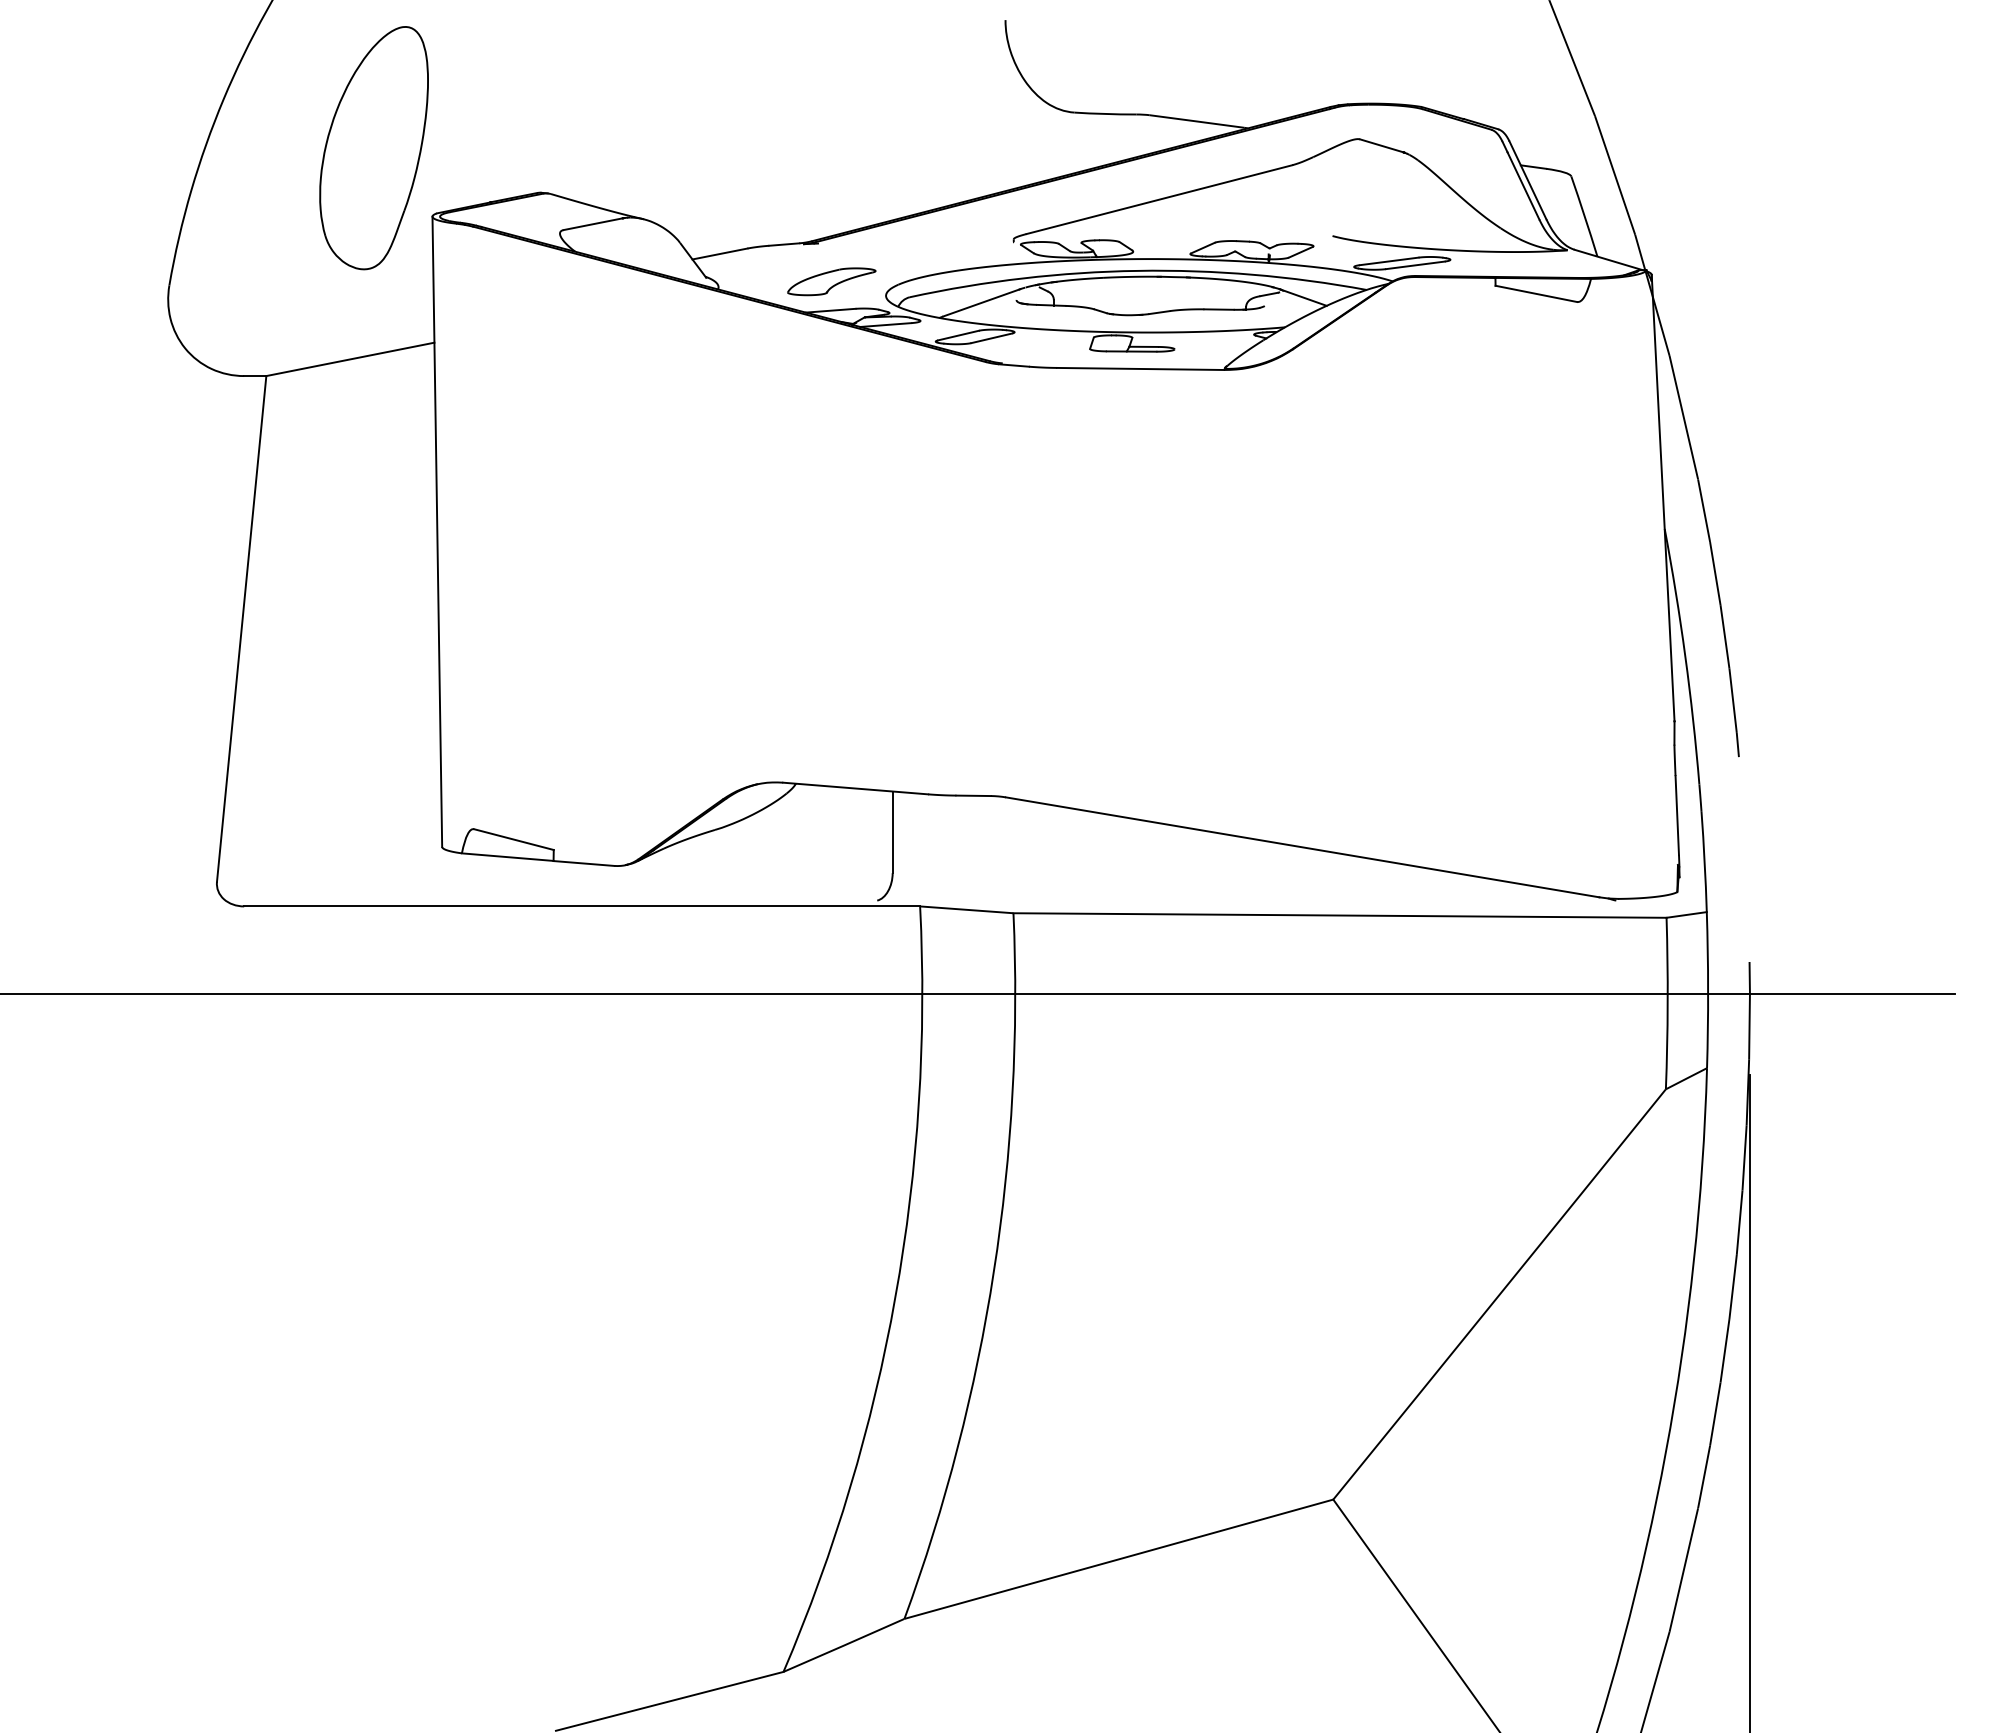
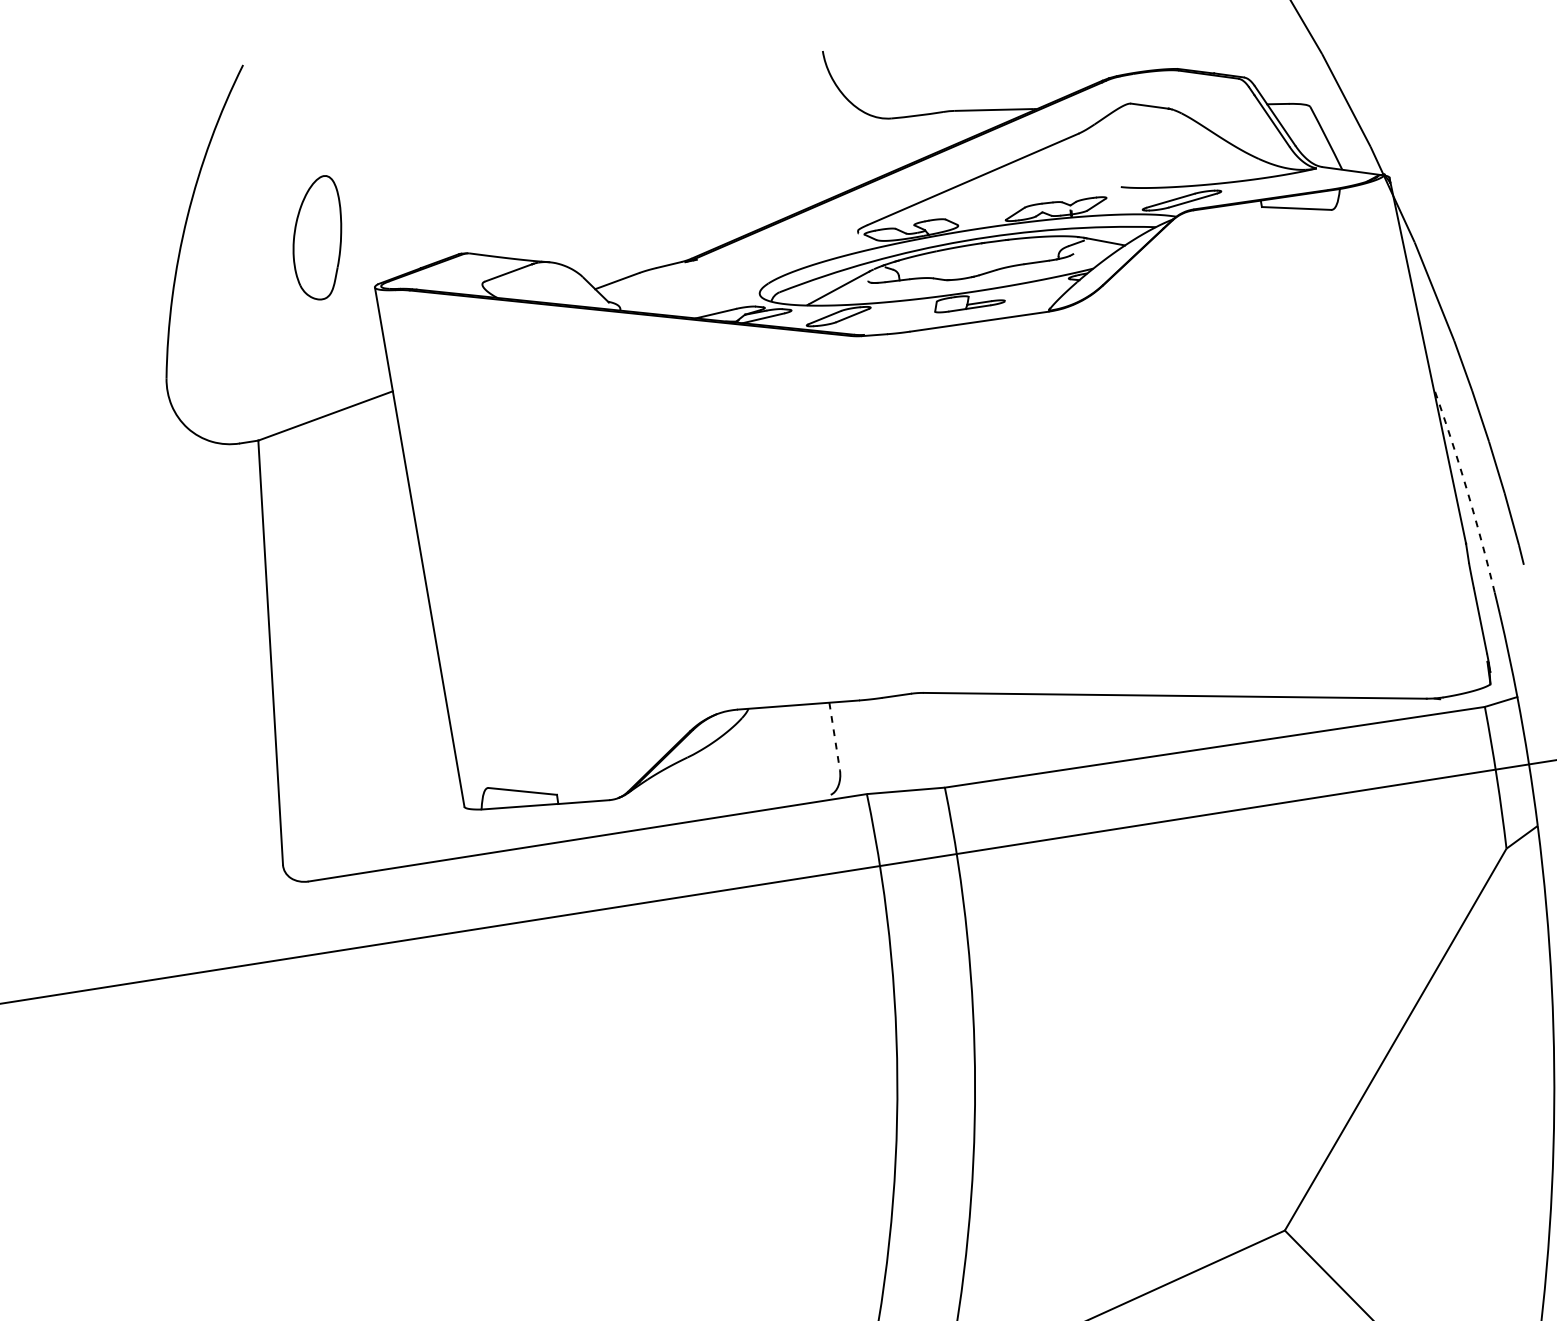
part: (373, 148) -> (317, 238), size x0.6
part: (831, 281) -> (712, 289), removed
arc: (1685, 656) -> (1466, 488), solid -> dashed
line: (892, 832) -> (834, 736), solid -> dashed

